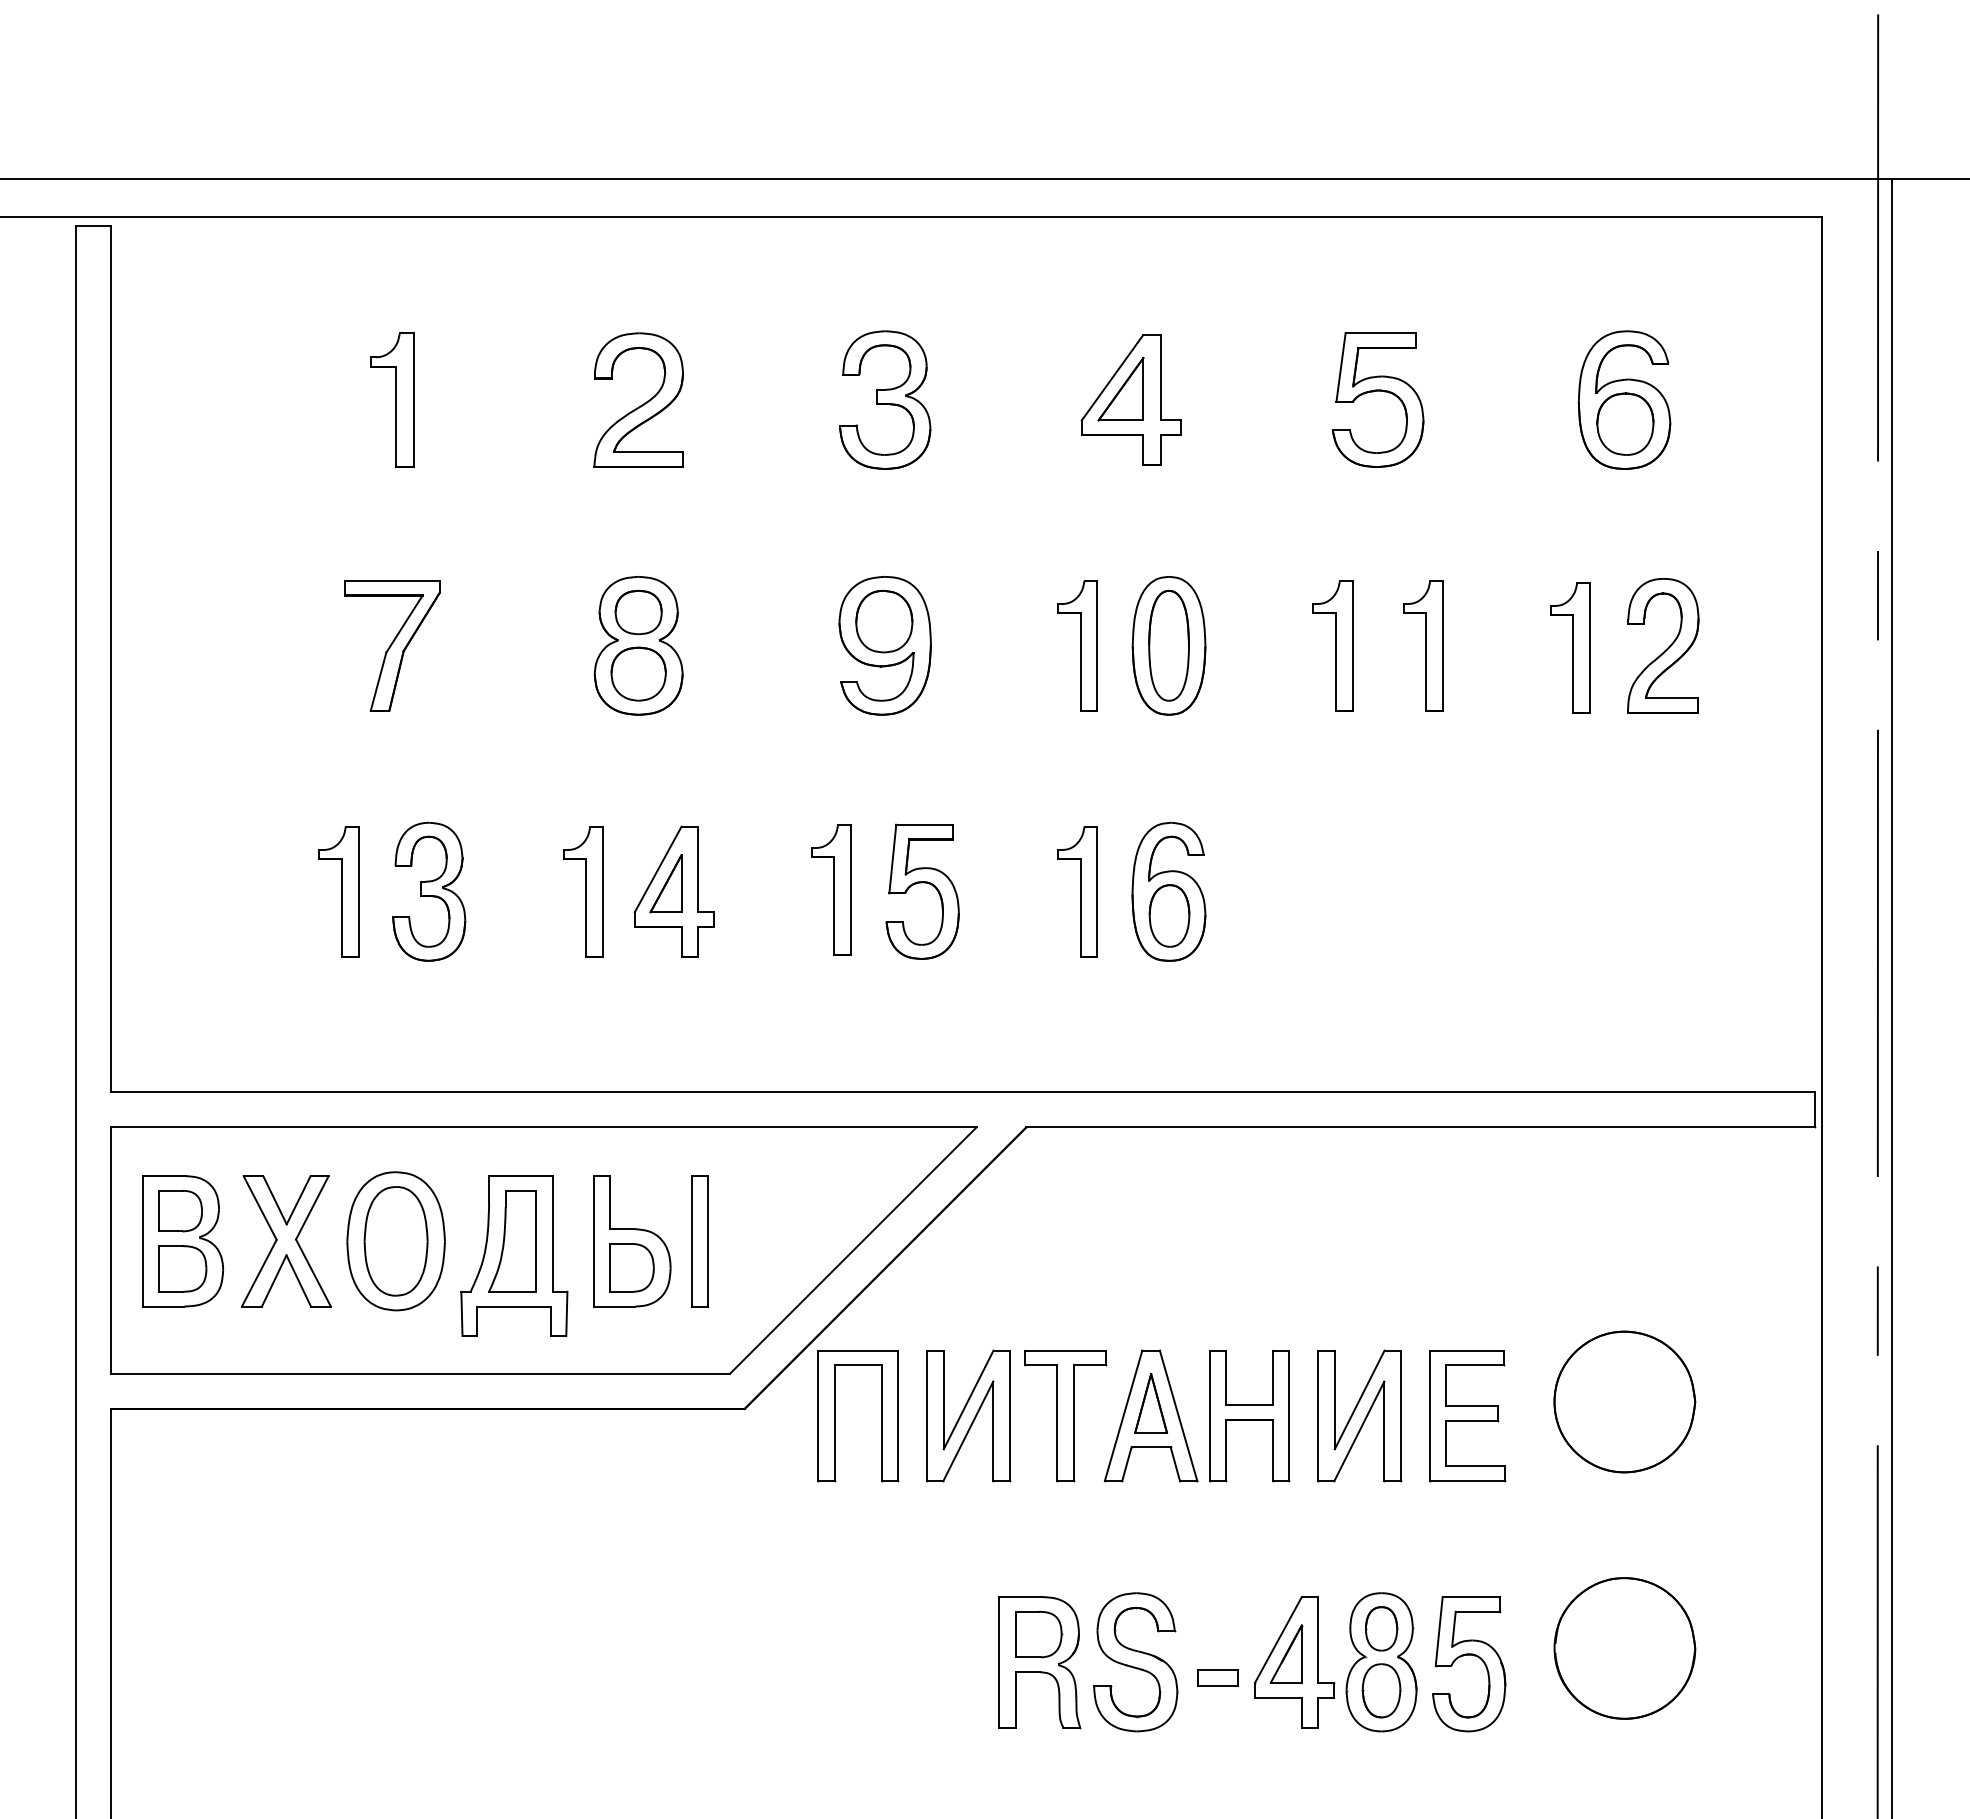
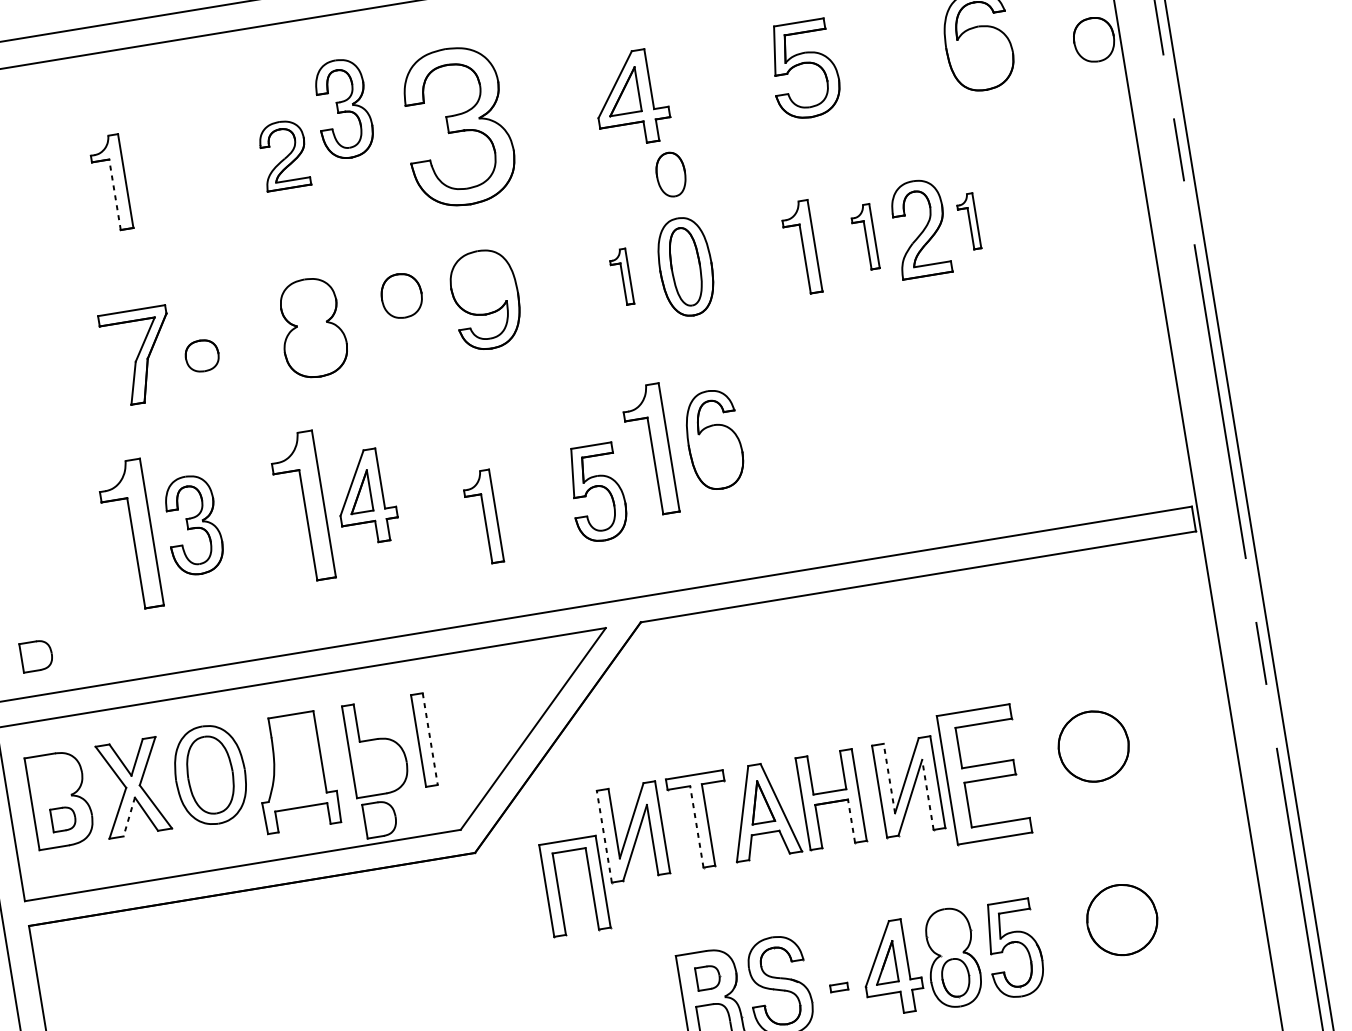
part: (731, 349) -> (343, 108), added
part: (638, 399) -> (284, 154), size x0.7
part: (885, 399) -> (457, 126), size x1.6
line: (395, 416) -> (114, 194), solid -> dashed
part: (1625, 423) -> (1094, 39), moved
part: (638, 612) -> (202, 355), moved
part: (884, 621) -> (401, 295), moved
part: (1077, 645) -> (621, 277), size x0.6
part: (1423, 645) -> (864, 237), size x0.7
part: (1663, 645) -> (920, 228), moved
part: (1570, 647) -> (968, 221), size x0.6
part: (638, 673) -> (315, 347), removed
part: (922, 883) -> (596, 487), moved
part: (831, 889) -> (482, 517), moved
part: (338, 891) -> (129, 535), size x1.6
part: (583, 891) -> (302, 507), size x1.6
part: (1077, 891) -> (649, 450), size x1.4
part: (1169, 915) -> (671, 174), moved
part: (180, 1211) -> (36, 656), moved
part: (512, 1241) -> (292, 761), removed
line: (708, 1241) -> (430, 739), solid -> dashed
part: (631, 1267) -> (379, 819), moved
part: (182, 1268) -> (63, 818), size x0.7
line: (274, 1281) -> (129, 817), solid -> dashed
line: (1334, 1399) -> (889, 778), solid -> dashed
part: (1624, 1401) -> (1093, 746), size x0.7
line: (927, 1415) -> (604, 836), solid -> dashed
part: (835, 1416) -> (559, 889), moved
part: (1467, 1416) -> (984, 774), size x1.4
line: (1057, 1423) -> (696, 827), solid -> dashed
line: (1384, 1431) -> (928, 795), solid -> dashed
line: (1272, 1450) -> (851, 821), solid -> dashed
part: (1381, 1628) -> (948, 934), removed
part: (1039, 1634) -> (708, 977), size x0.7
part: (1624, 1648) -> (1121, 920), size x0.7
part: (1217, 1677) -> (838, 987), size x0.6

